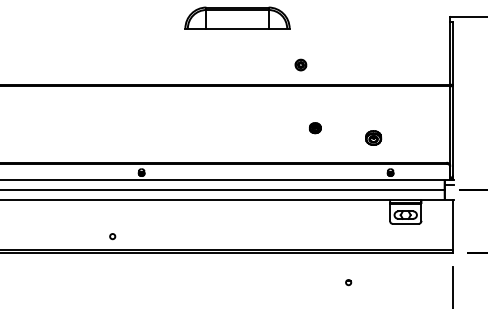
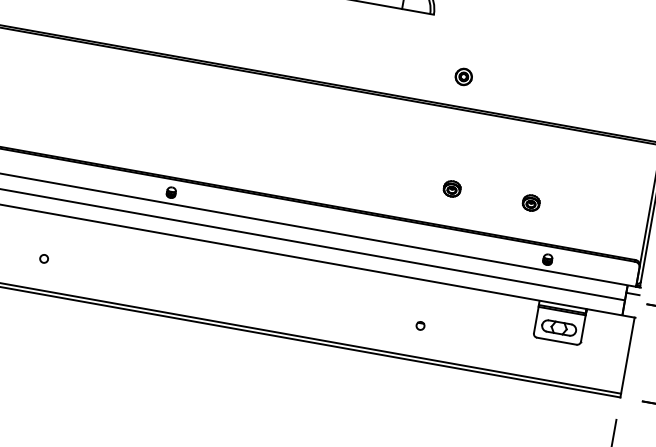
part: (300, 64) -> (463, 76), moved
part: (315, 128) -> (452, 189), moved
part: (373, 138) -> (531, 203), size x0.71
circle: (112, 236) -> (43, 258), moved
part: (348, 282) -> (420, 325), moved

